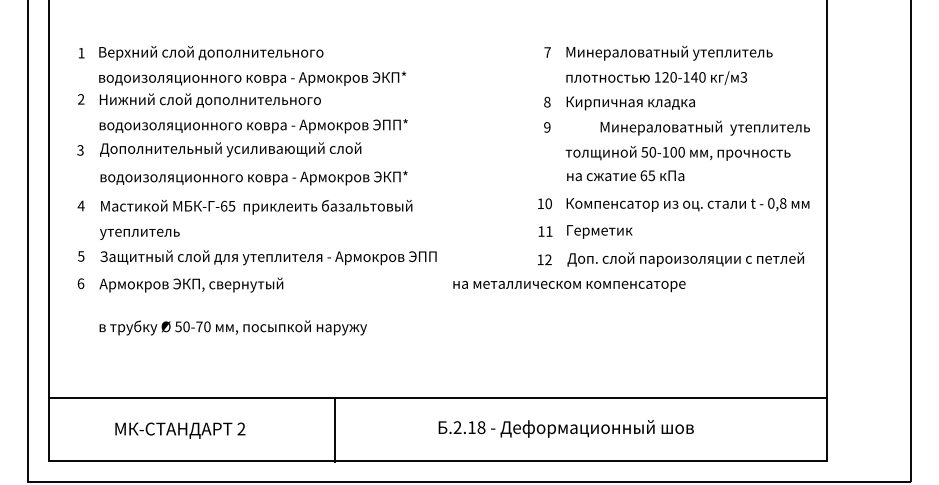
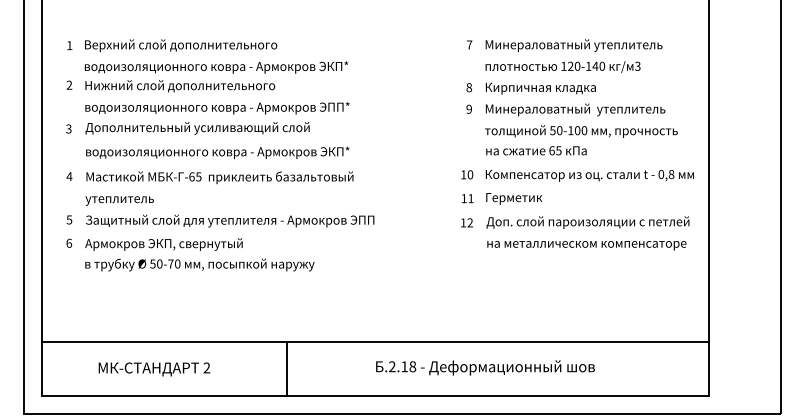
text: (704, 127) -> (574, 109), moved
text: (569, 286) -> (586, 245), moved
text: (232, 327) -> (199, 264), moved

